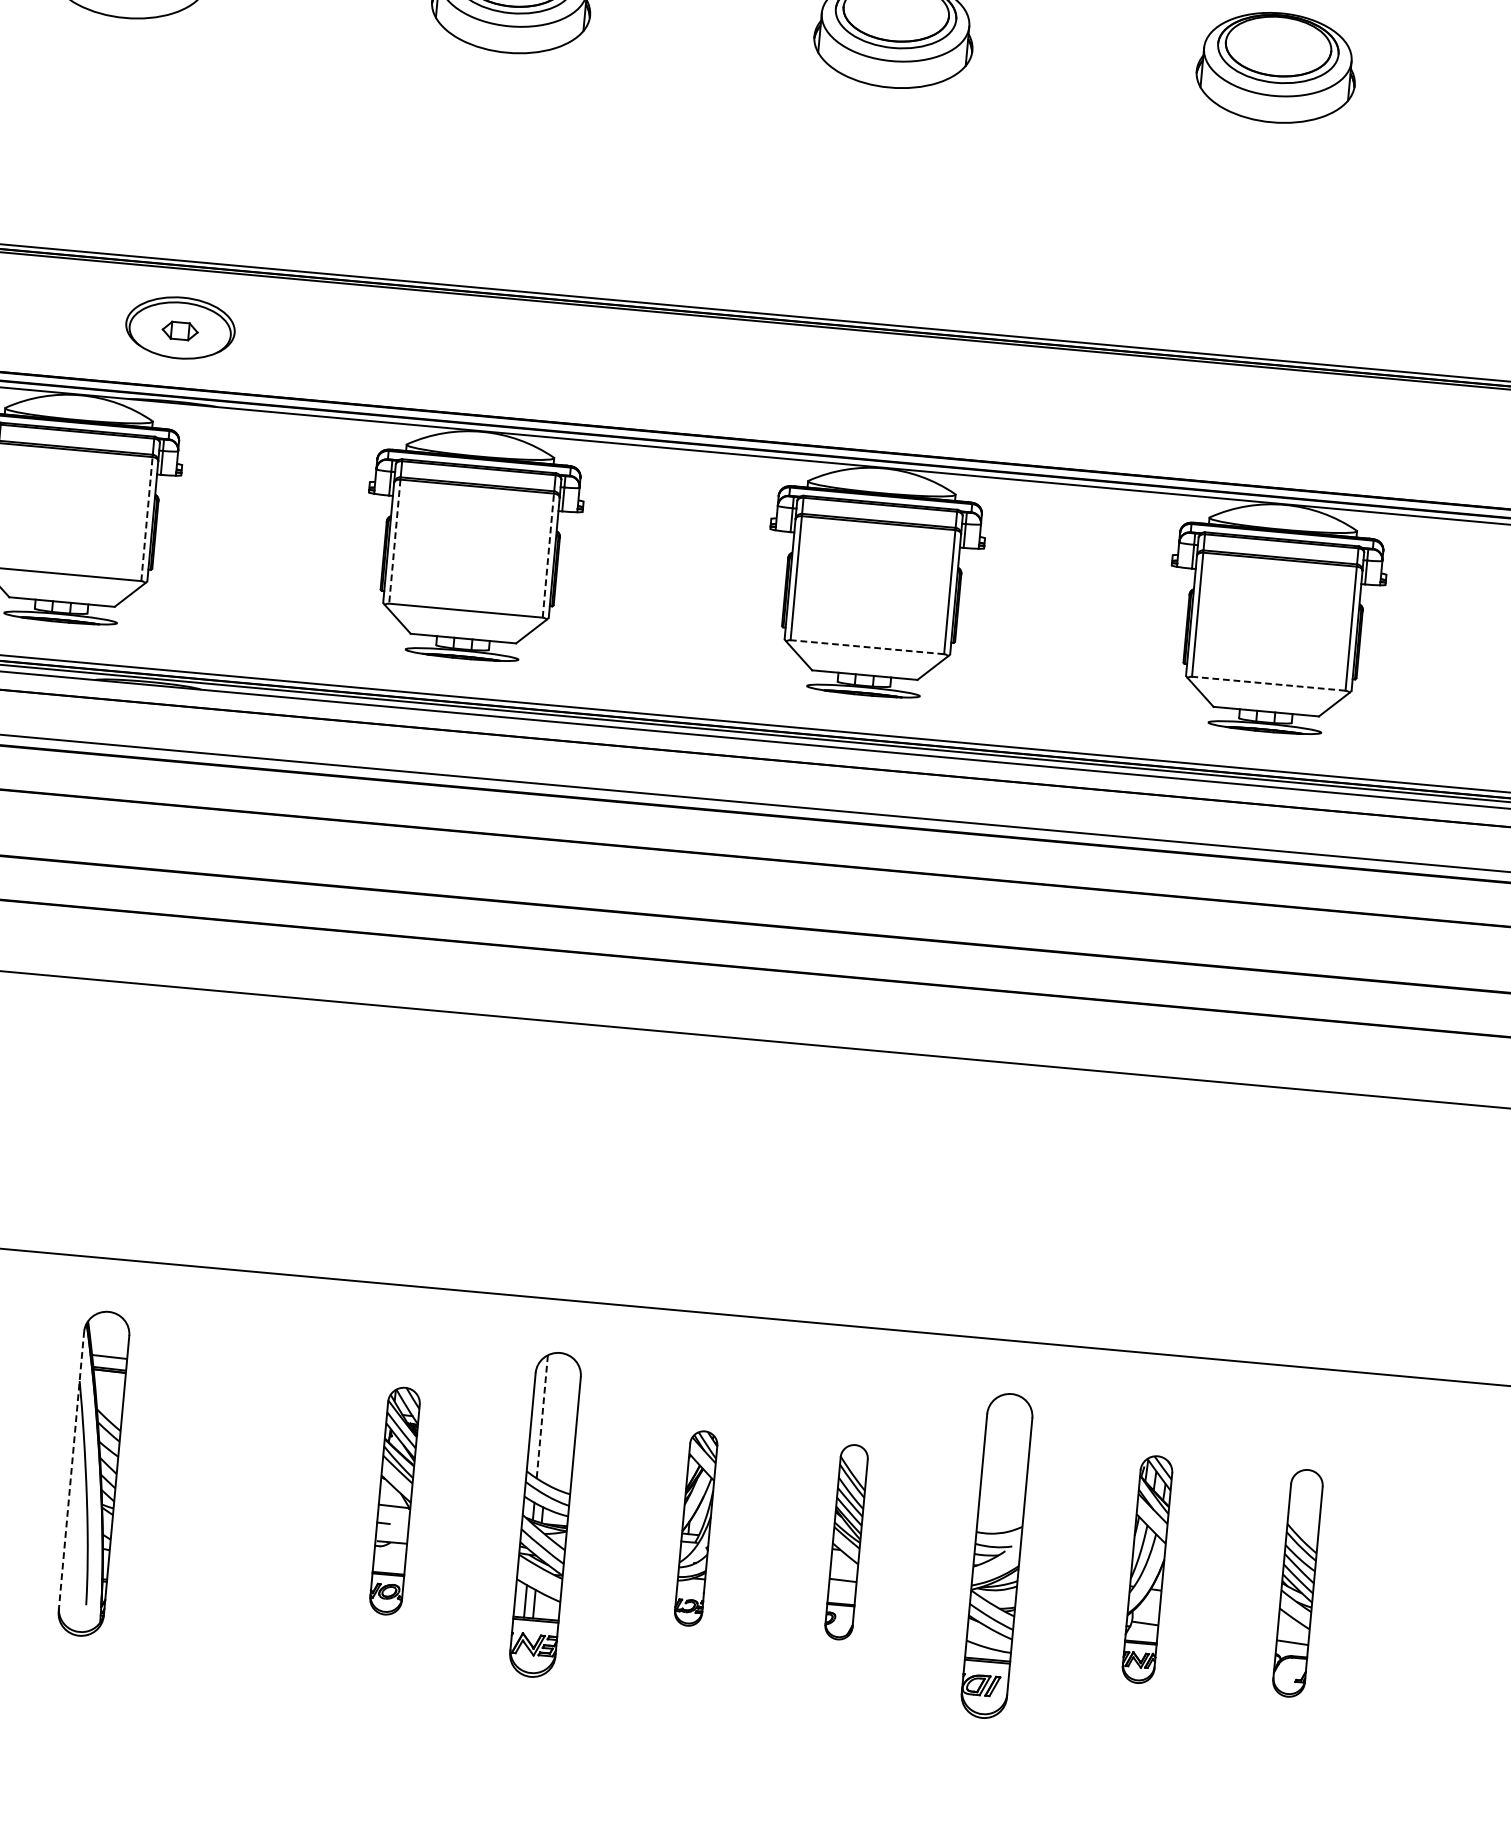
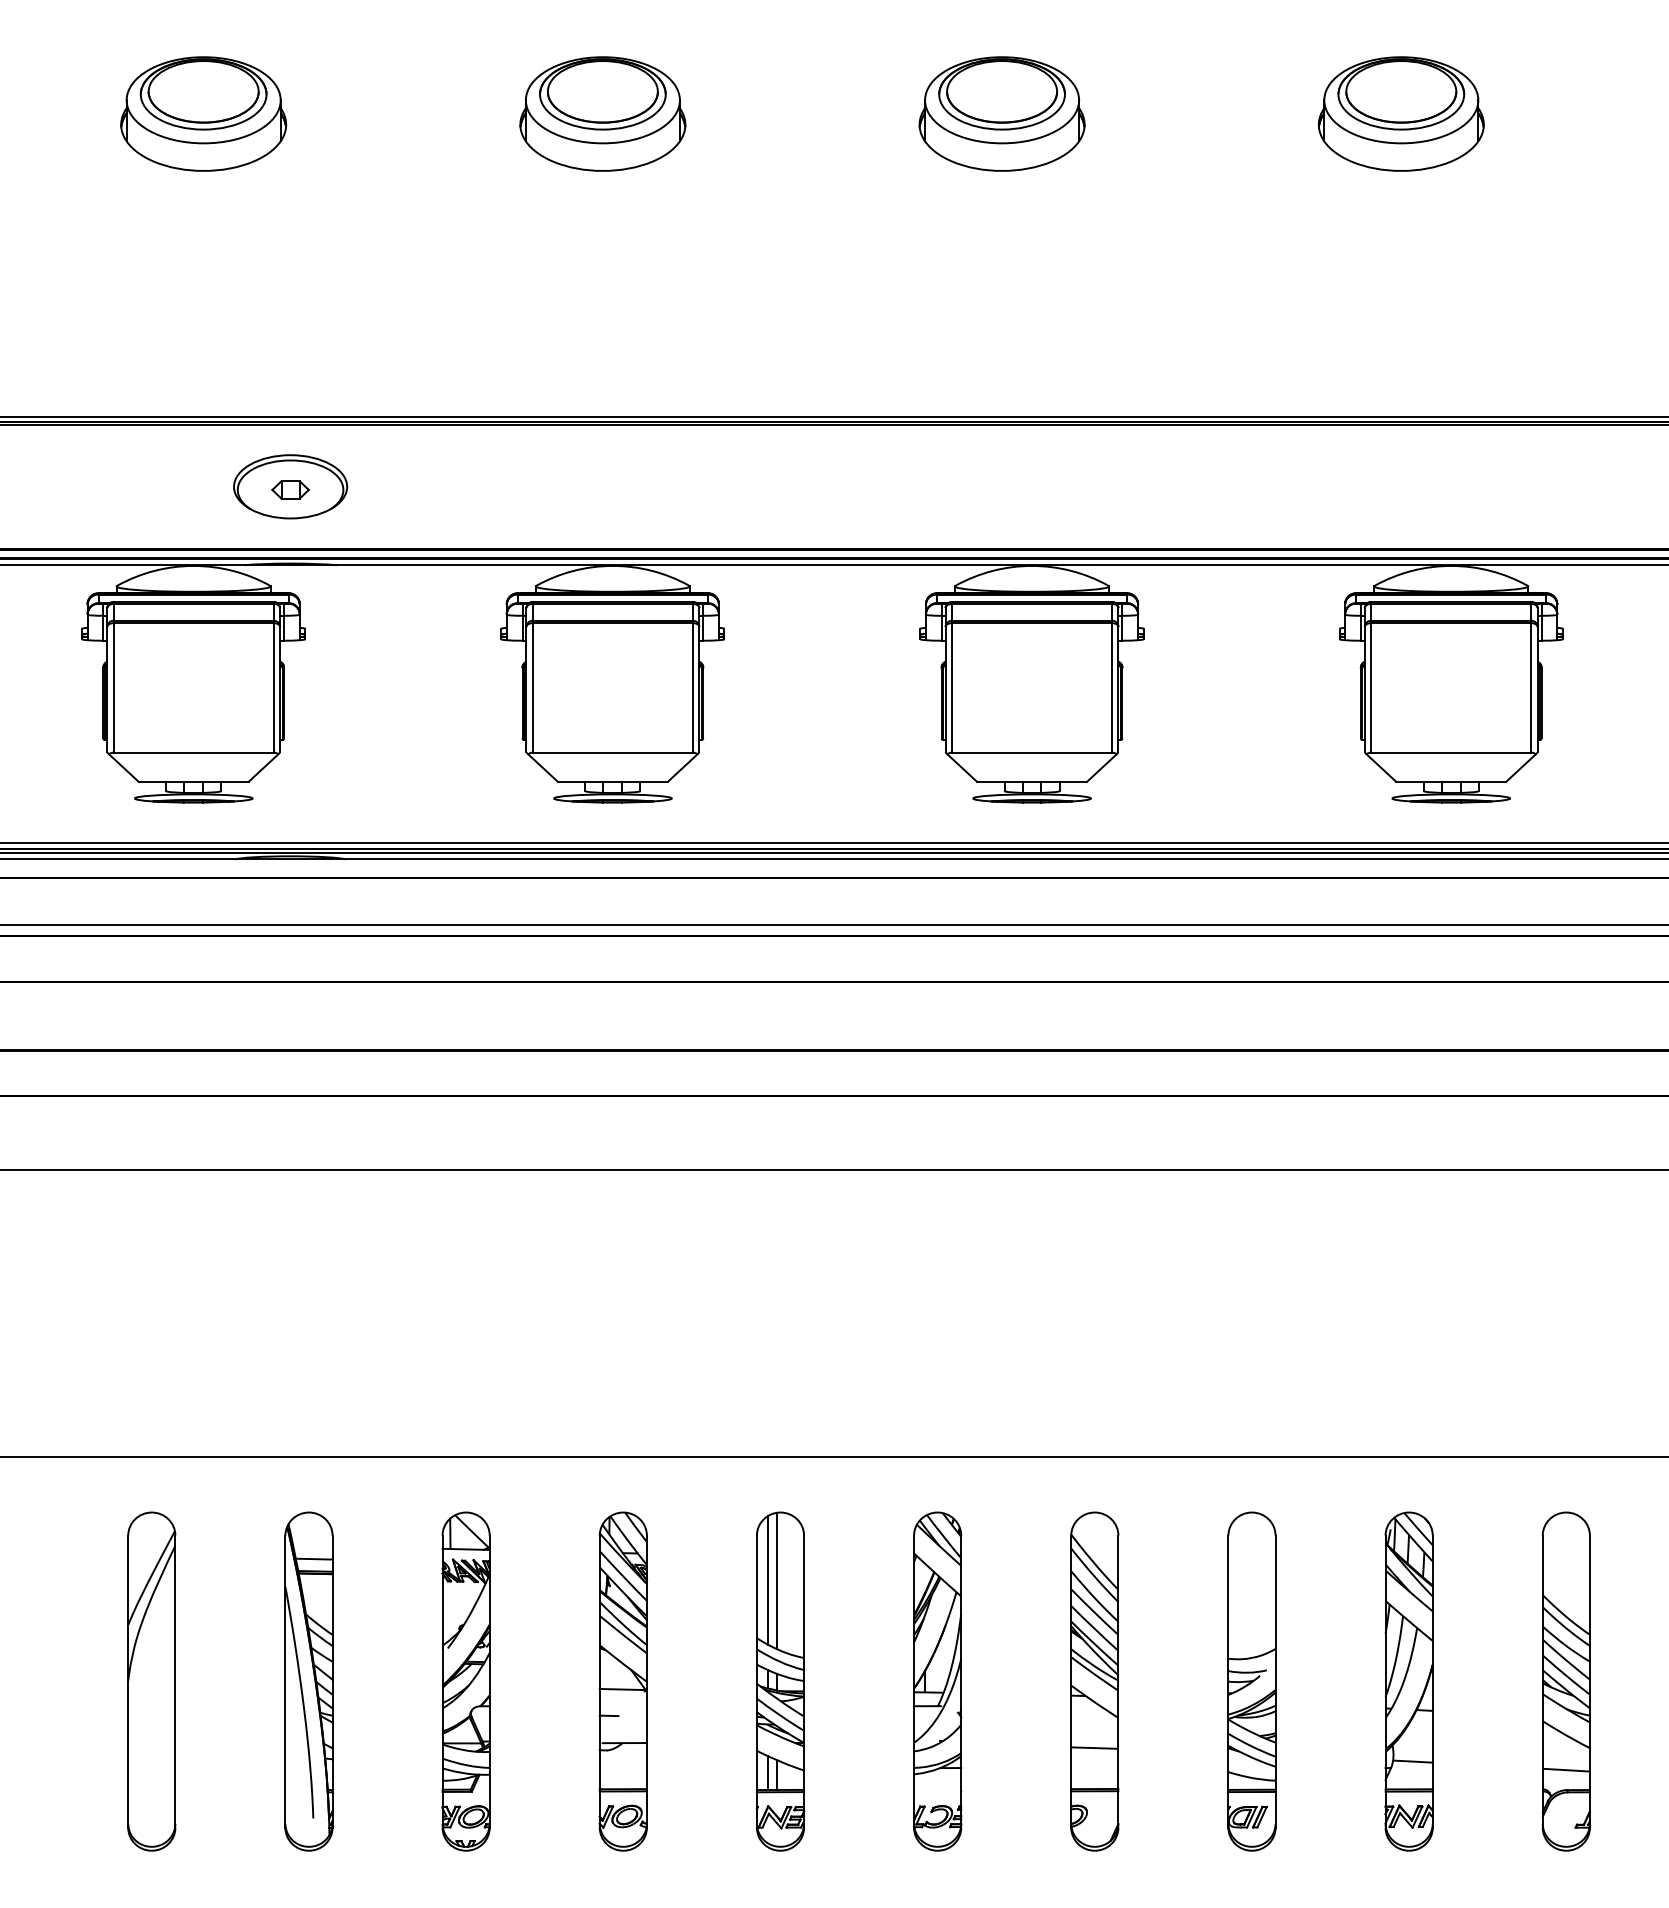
line: (146, 518) -> (273, 687), dashed -> solid
line: (394, 541) -> (532, 687), dashed -> solid
line: (548, 555) -> (693, 687), dashed -> solid
line: (866, 647) -> (1031, 752), dashed -> solid
line: (1268, 683) -> (1450, 752), dashed -> solid
line: (541, 1416) -> (767, 1580), dashed -> solid
line: (551, 1417) -> (777, 1580), added
line: (71, 1471) -> (285, 1681), dashed -> solid
part: (243, 1487) -> (465, 1681), added
part: (395, 1501) -> (623, 1681), size x1.43
part: (695, 1528) -> (937, 1681), size x1.67
part: (846, 1542) -> (1094, 1681), size x1.67
part: (1146, 1569) -> (1408, 1681), size x1.43
part: (1297, 1583) -> (1565, 1681), size x1.43

